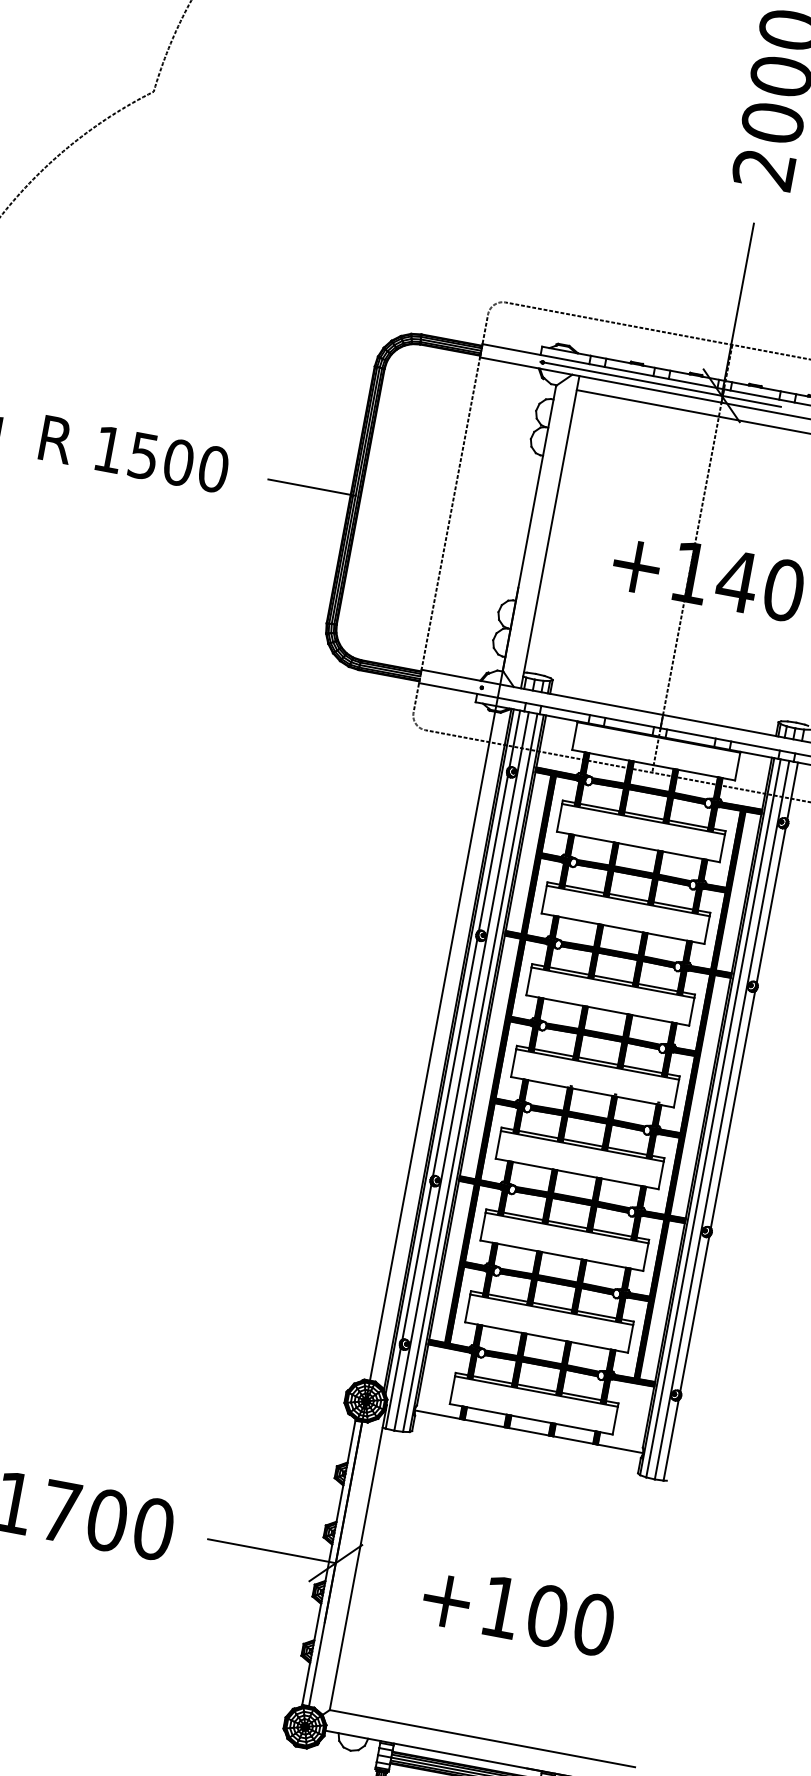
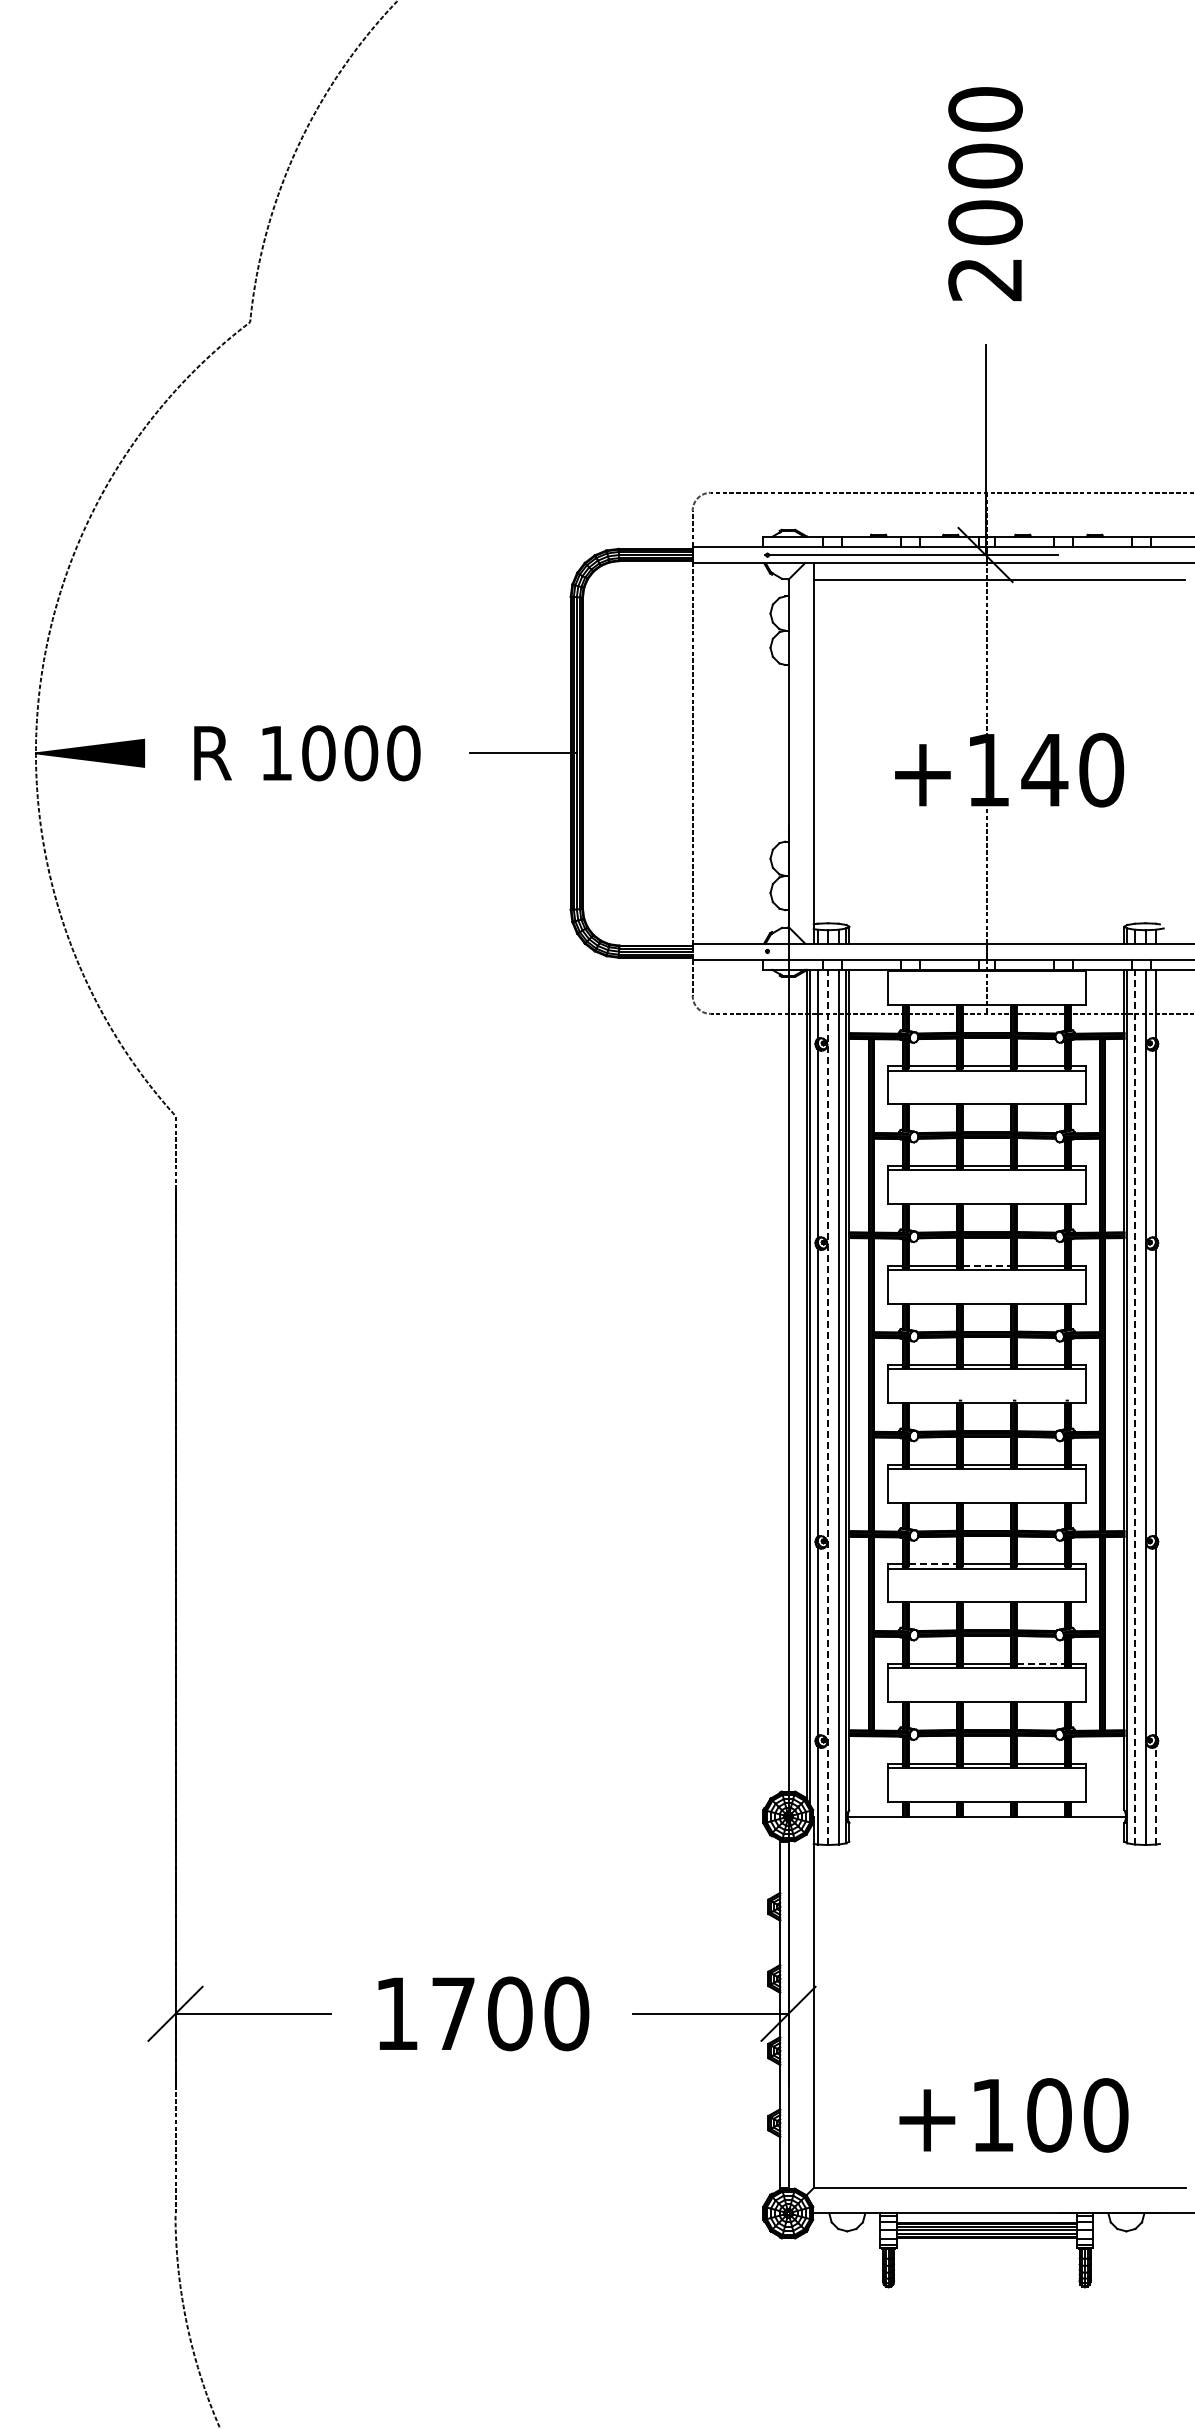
text: (143, 456) -> (318, 753), 1500 -> 1000
line: (614, 979) -> (987, 1265), solid -> dashed
line: (461, 1071) -> (828, 1407), solid -> dashed
line: (713, 1117) -> (1134, 1406), solid -> dashed
line: (523, 1216) -> (933, 1564), solid -> dashed
line: (597, 1314) -> (1041, 1663), solid -> dashed
line: (671, 1439) -> (1156, 1794), solid -> dashed
text: (518, 1610) -> (1013, 2115), moved

